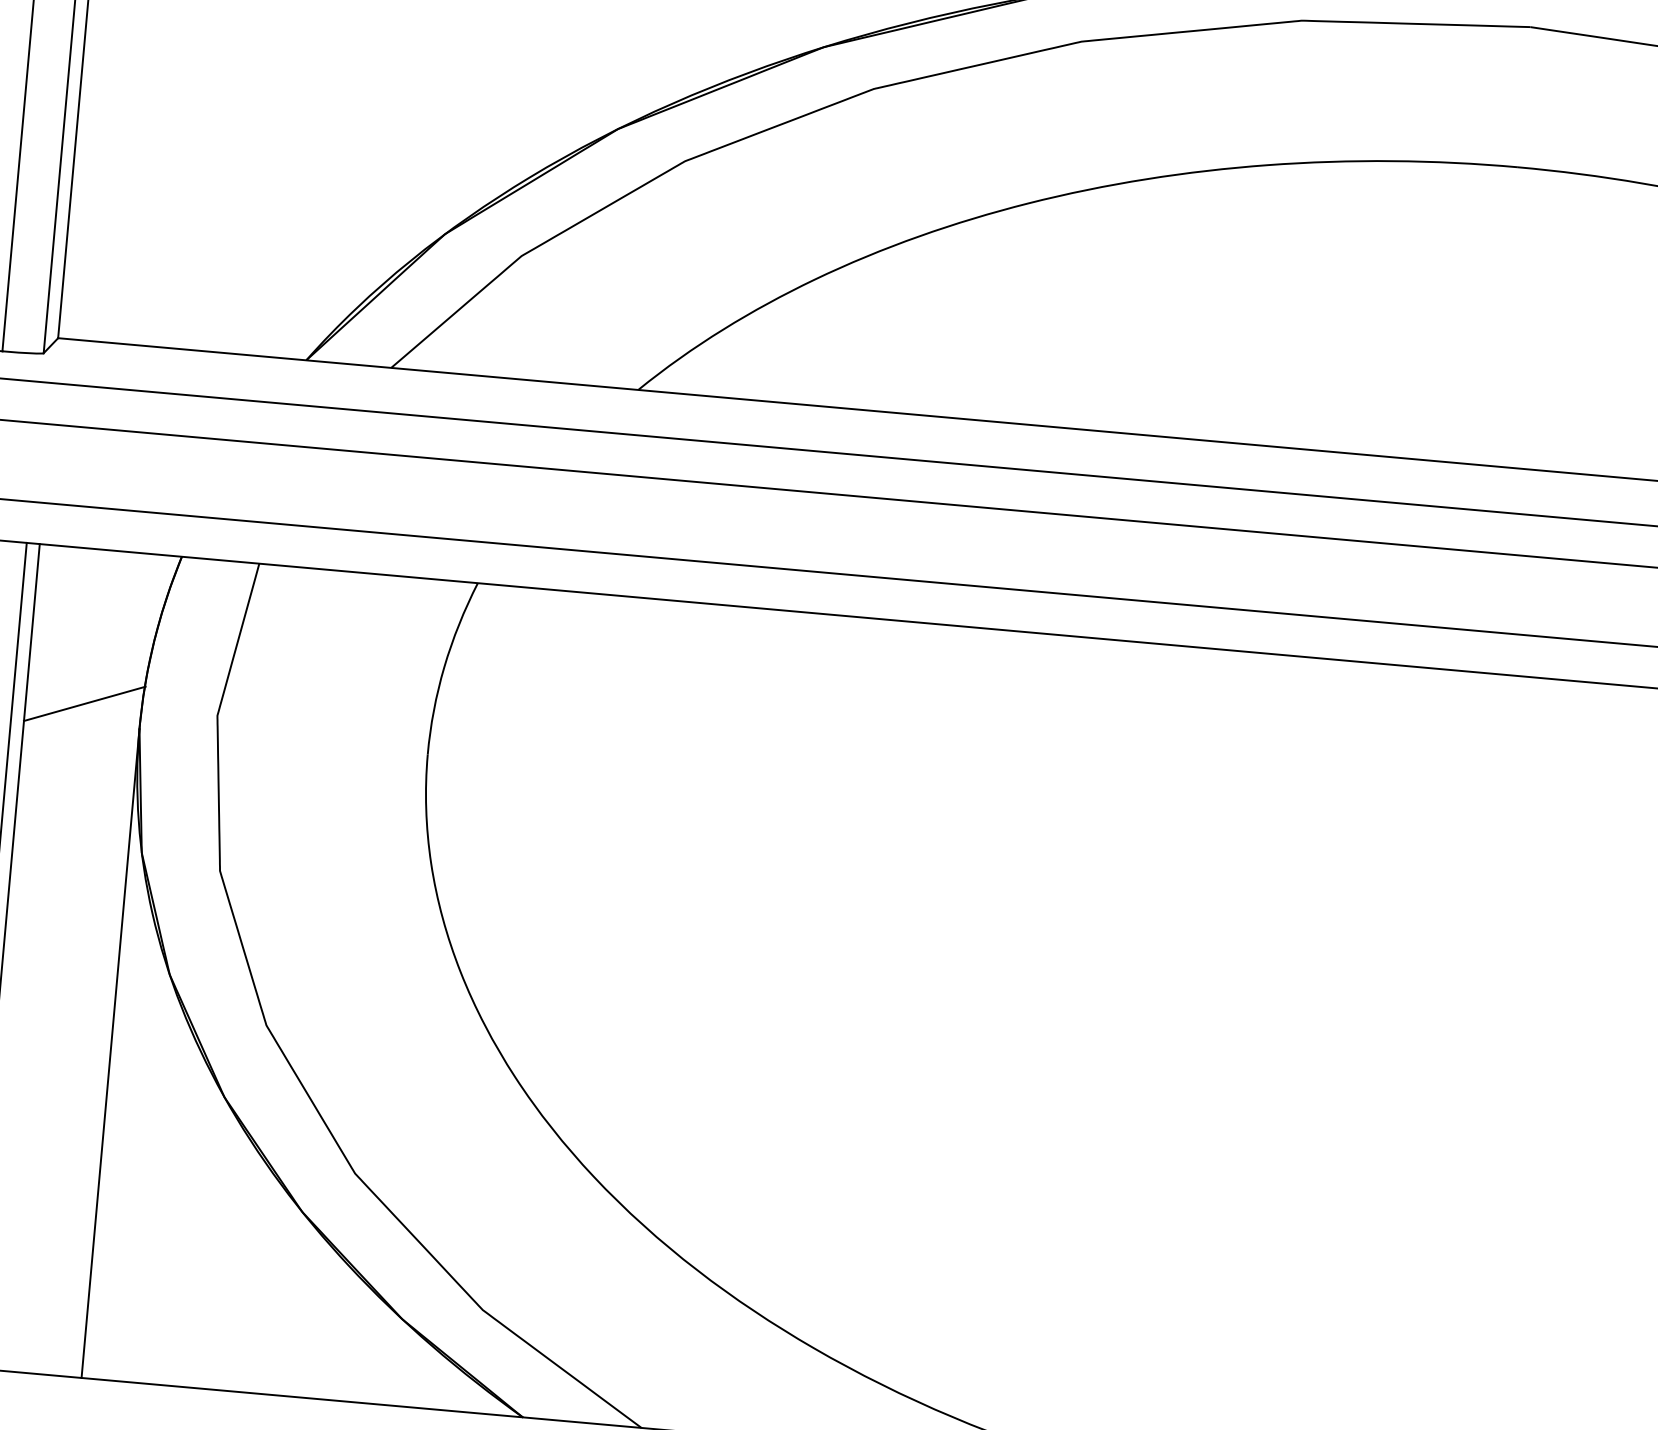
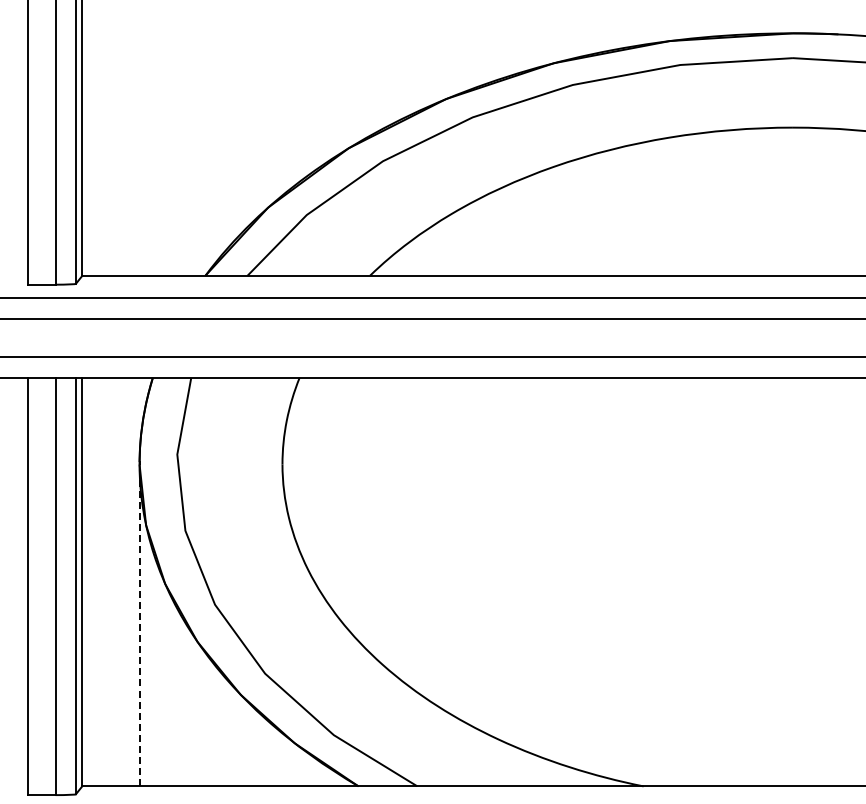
line: (84, 703) -> (111, 454), removed
line: (110, 1053) -> (139, 625), solid -> dashed

